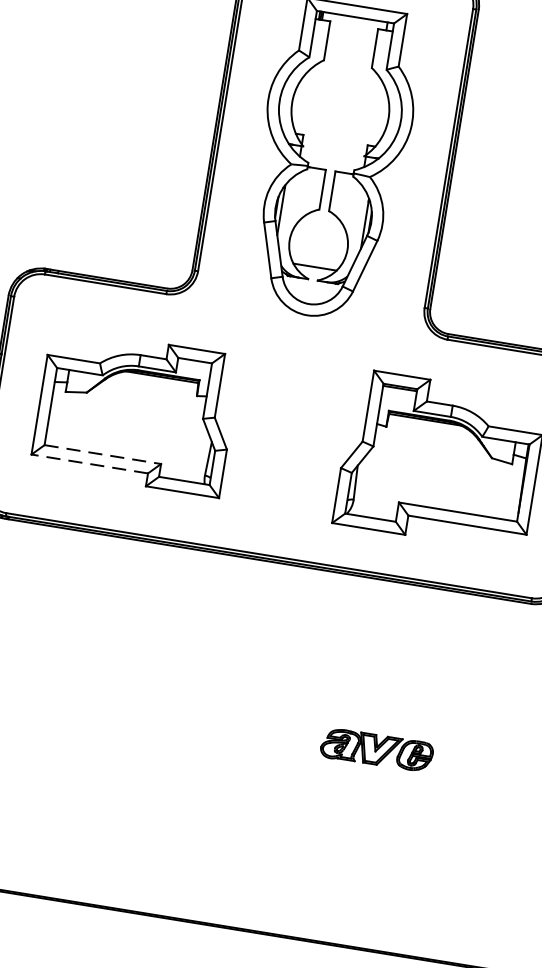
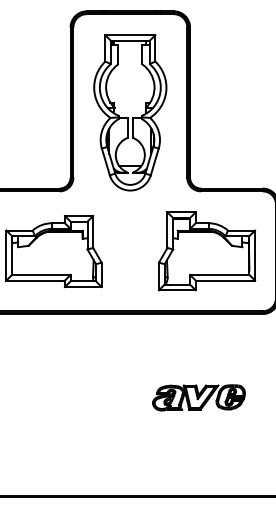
line: (103, 453) -> (41, 274), dashed -> solid
line: (89, 463) -> (35, 280), dashed -> solid
part: (376, 749) -> (198, 397), size x1.67

